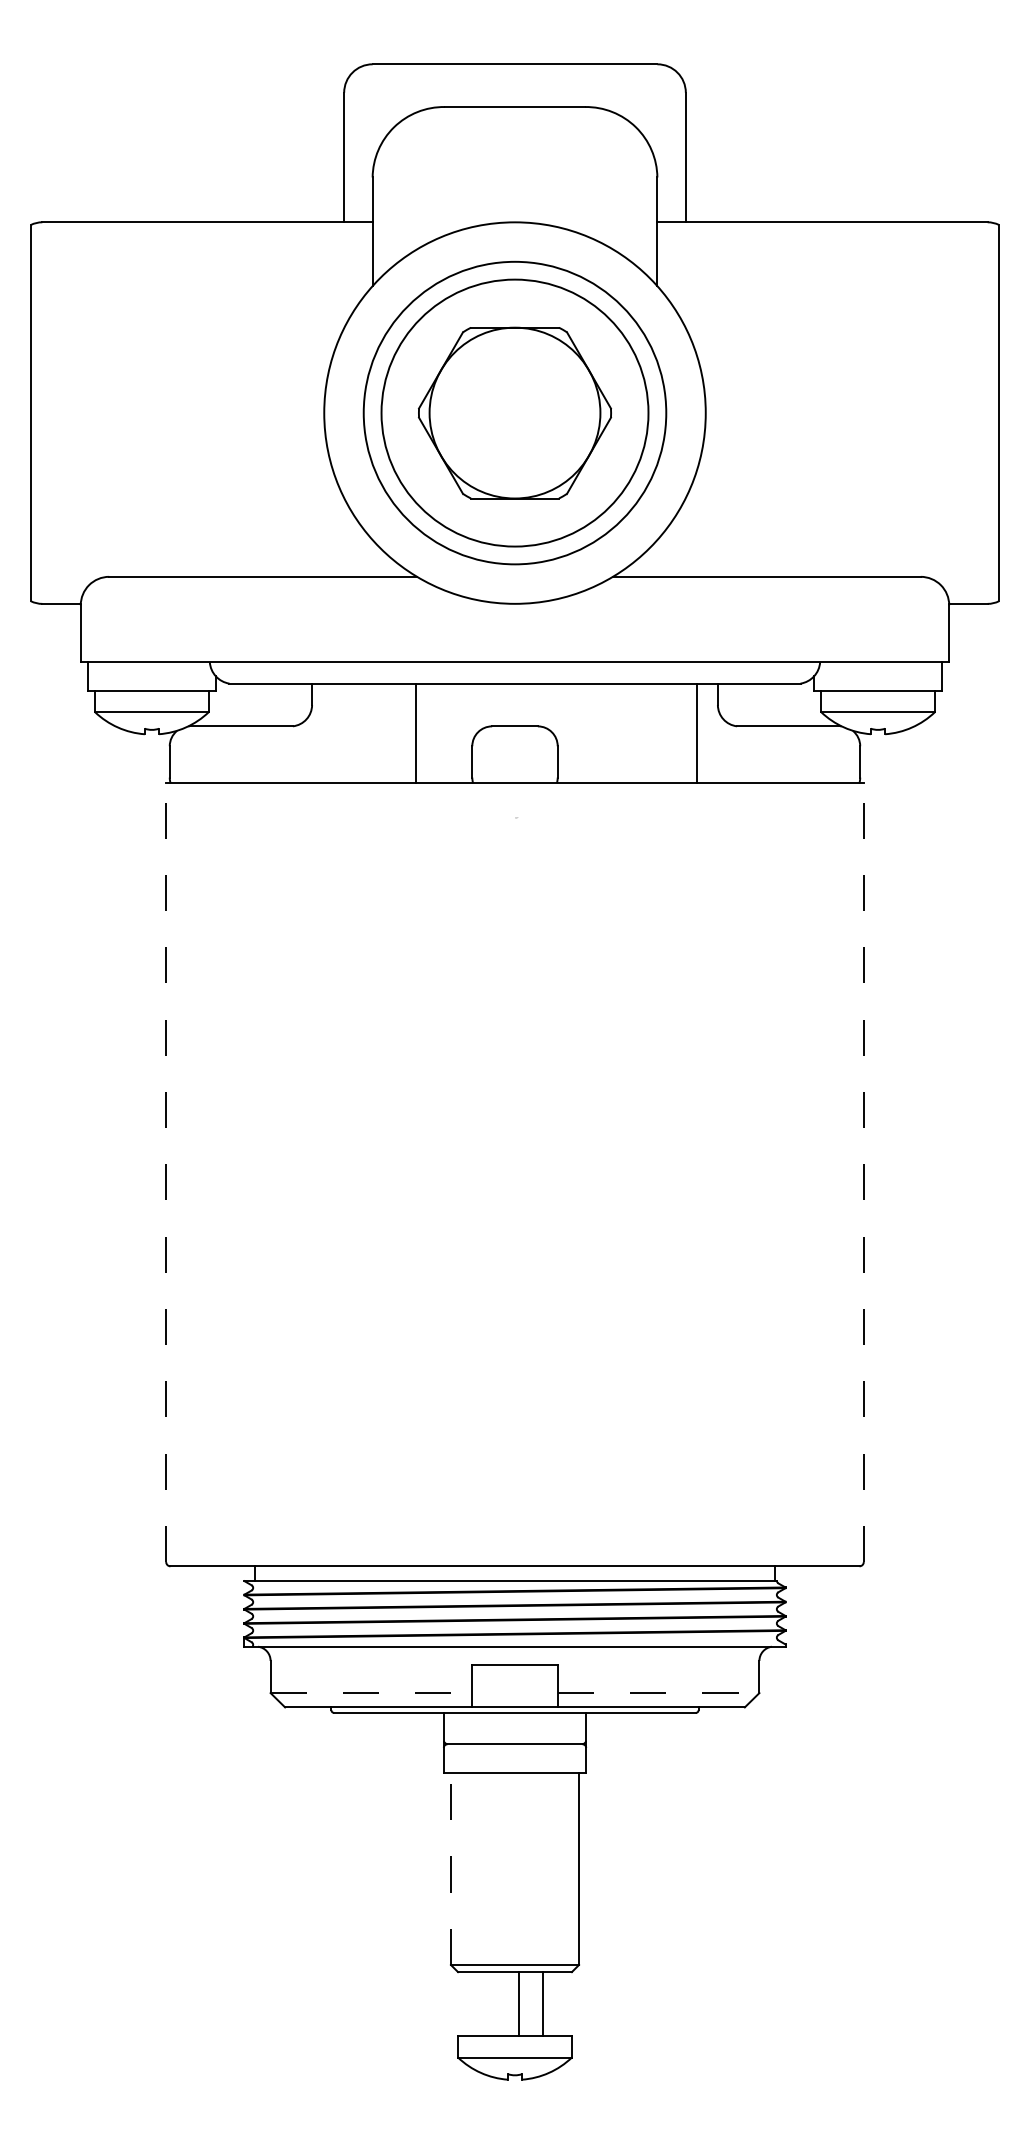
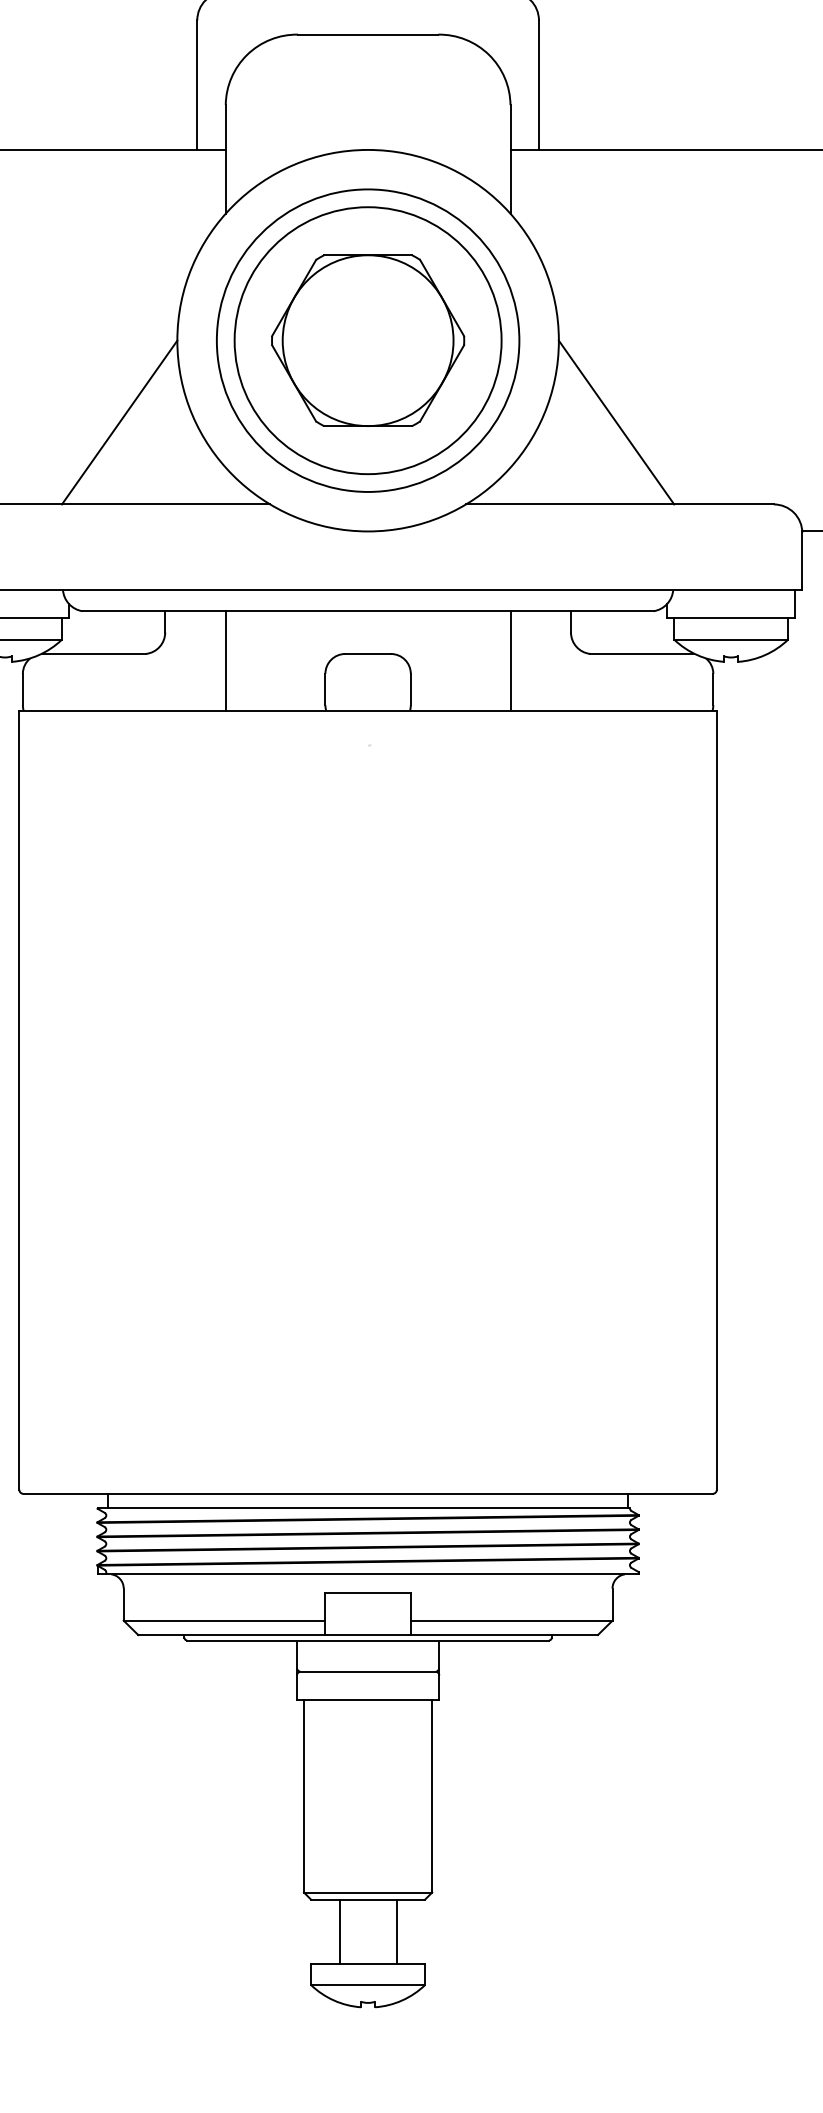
line: (266, 494) -> (119, 422), added
line: (763, 494) -> (616, 422), added
line: (415, 733) -> (225, 661), moved
line: (697, 733) -> (510, 661), moved
line: (166, 1172) -> (19, 1100), dashed -> solid
line: (863, 1172) -> (716, 1100), dashed -> solid
line: (371, 1693) -> (224, 1621), dashed -> solid
line: (658, 1693) -> (511, 1621), dashed -> solid
line: (450, 1868) -> (303, 1796), dashed -> solid
line: (518, 2004) -> (339, 1932), moved

